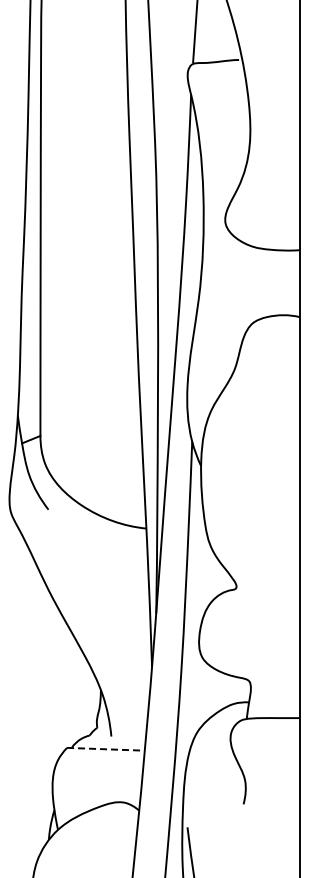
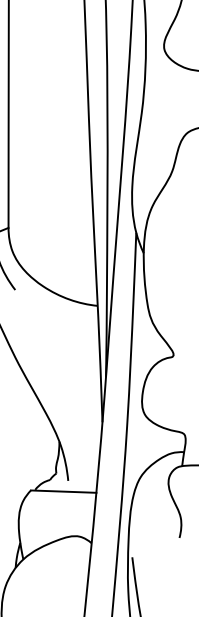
line: (105, 749) -> (63, 491), dashed -> solid

